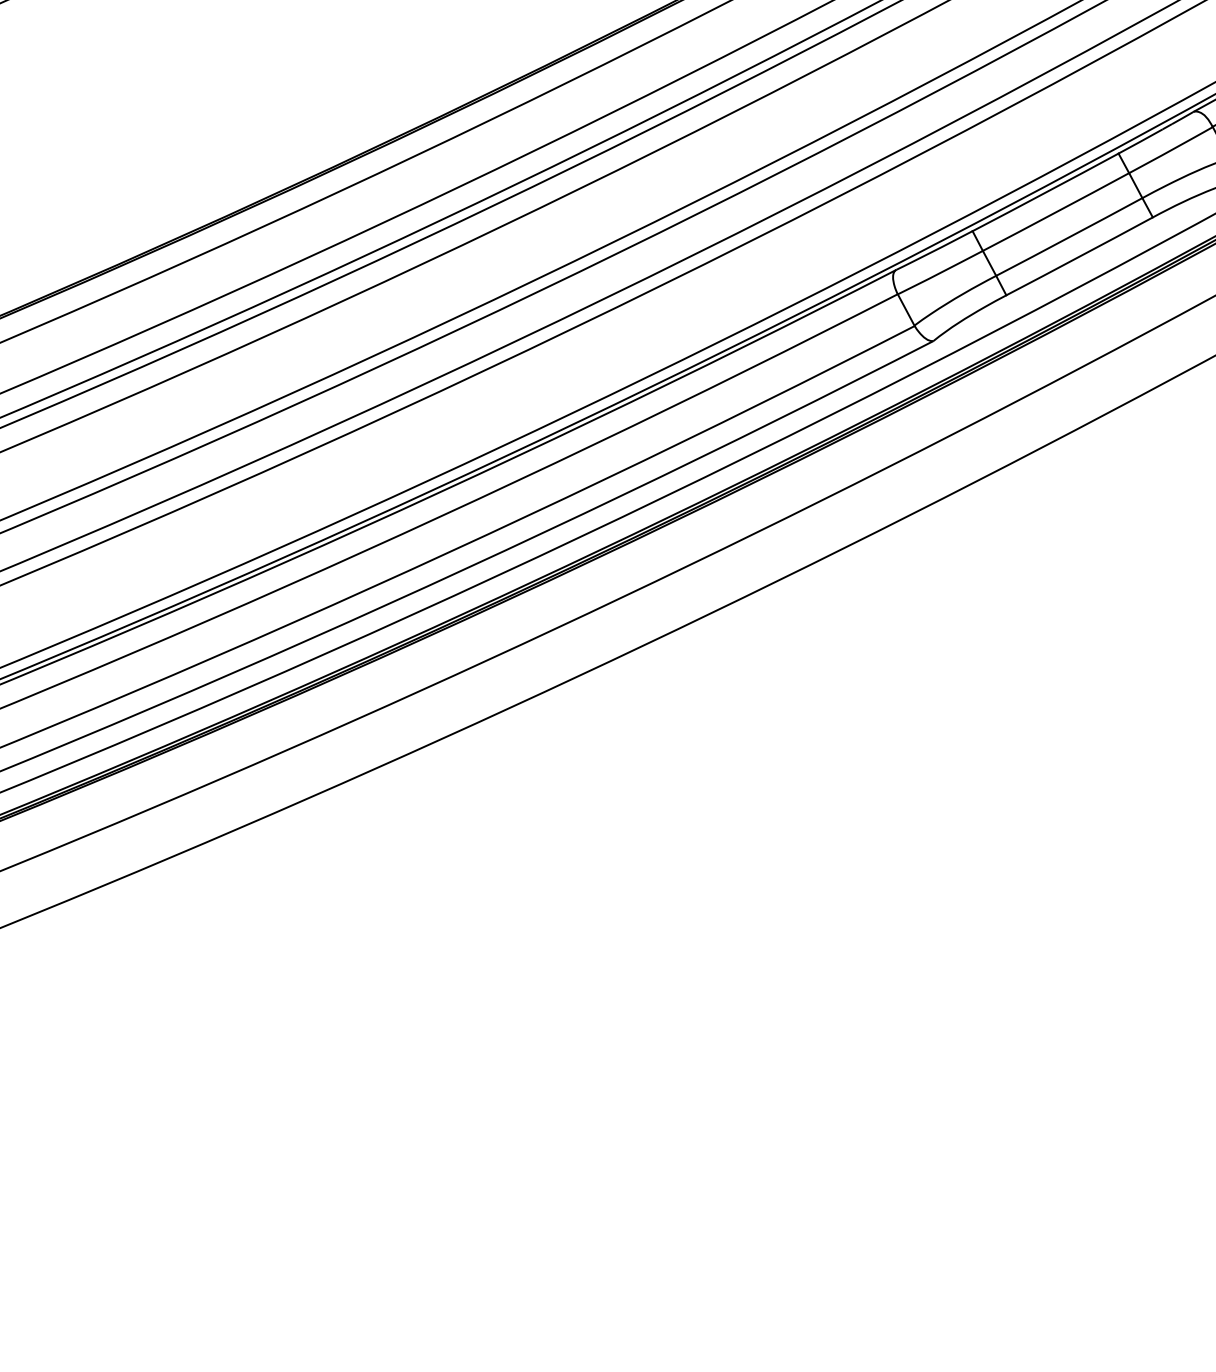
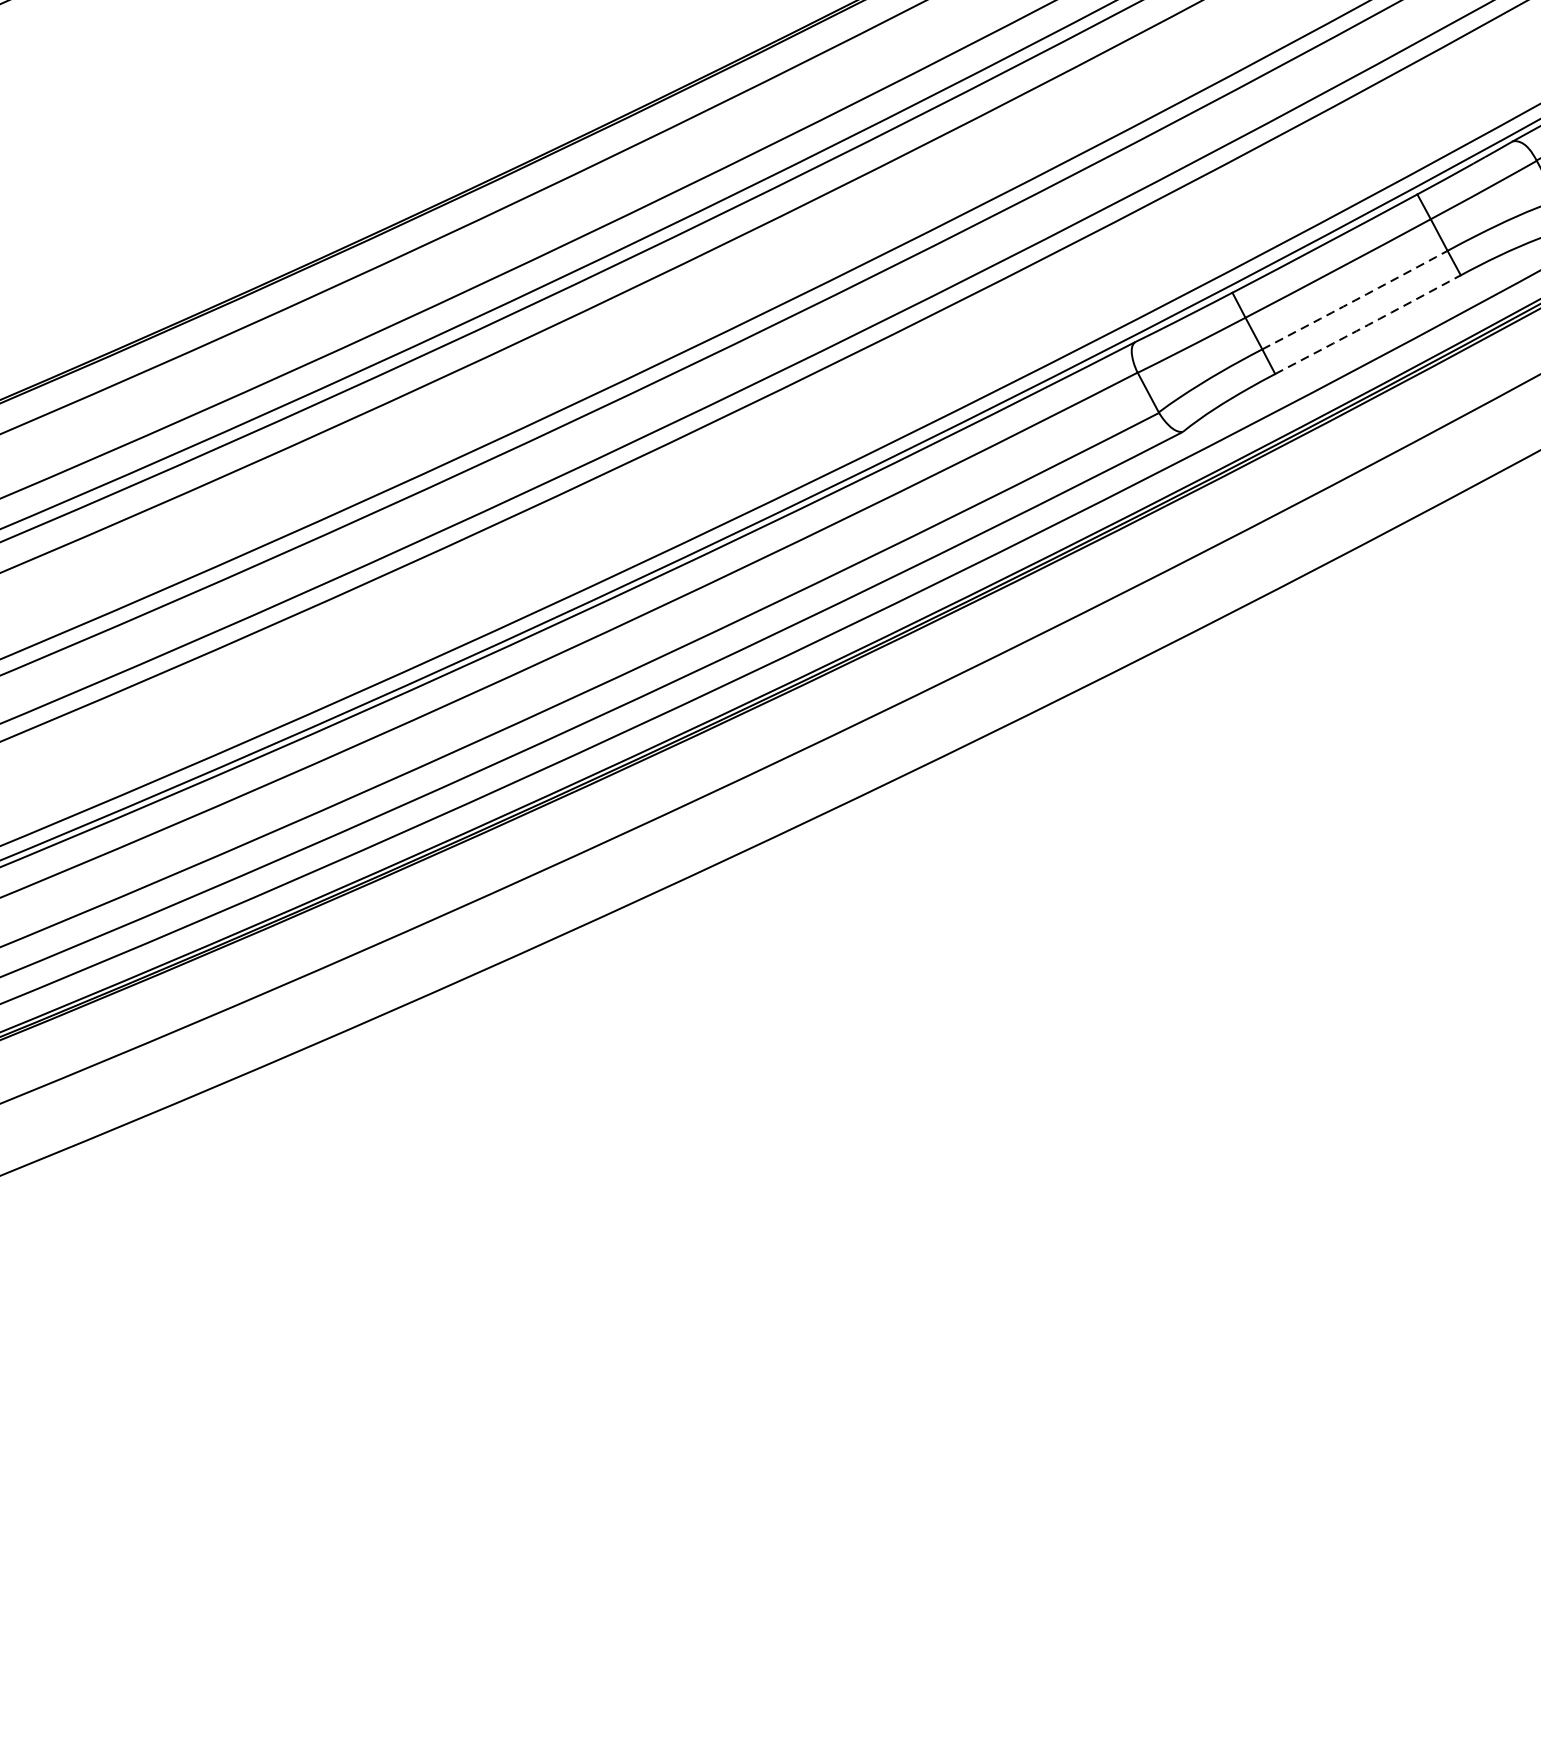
arc: (1069, 237) -> (1355, 300), solid -> dashed
arc: (1079, 256) -> (1367, 324), solid -> dashed

